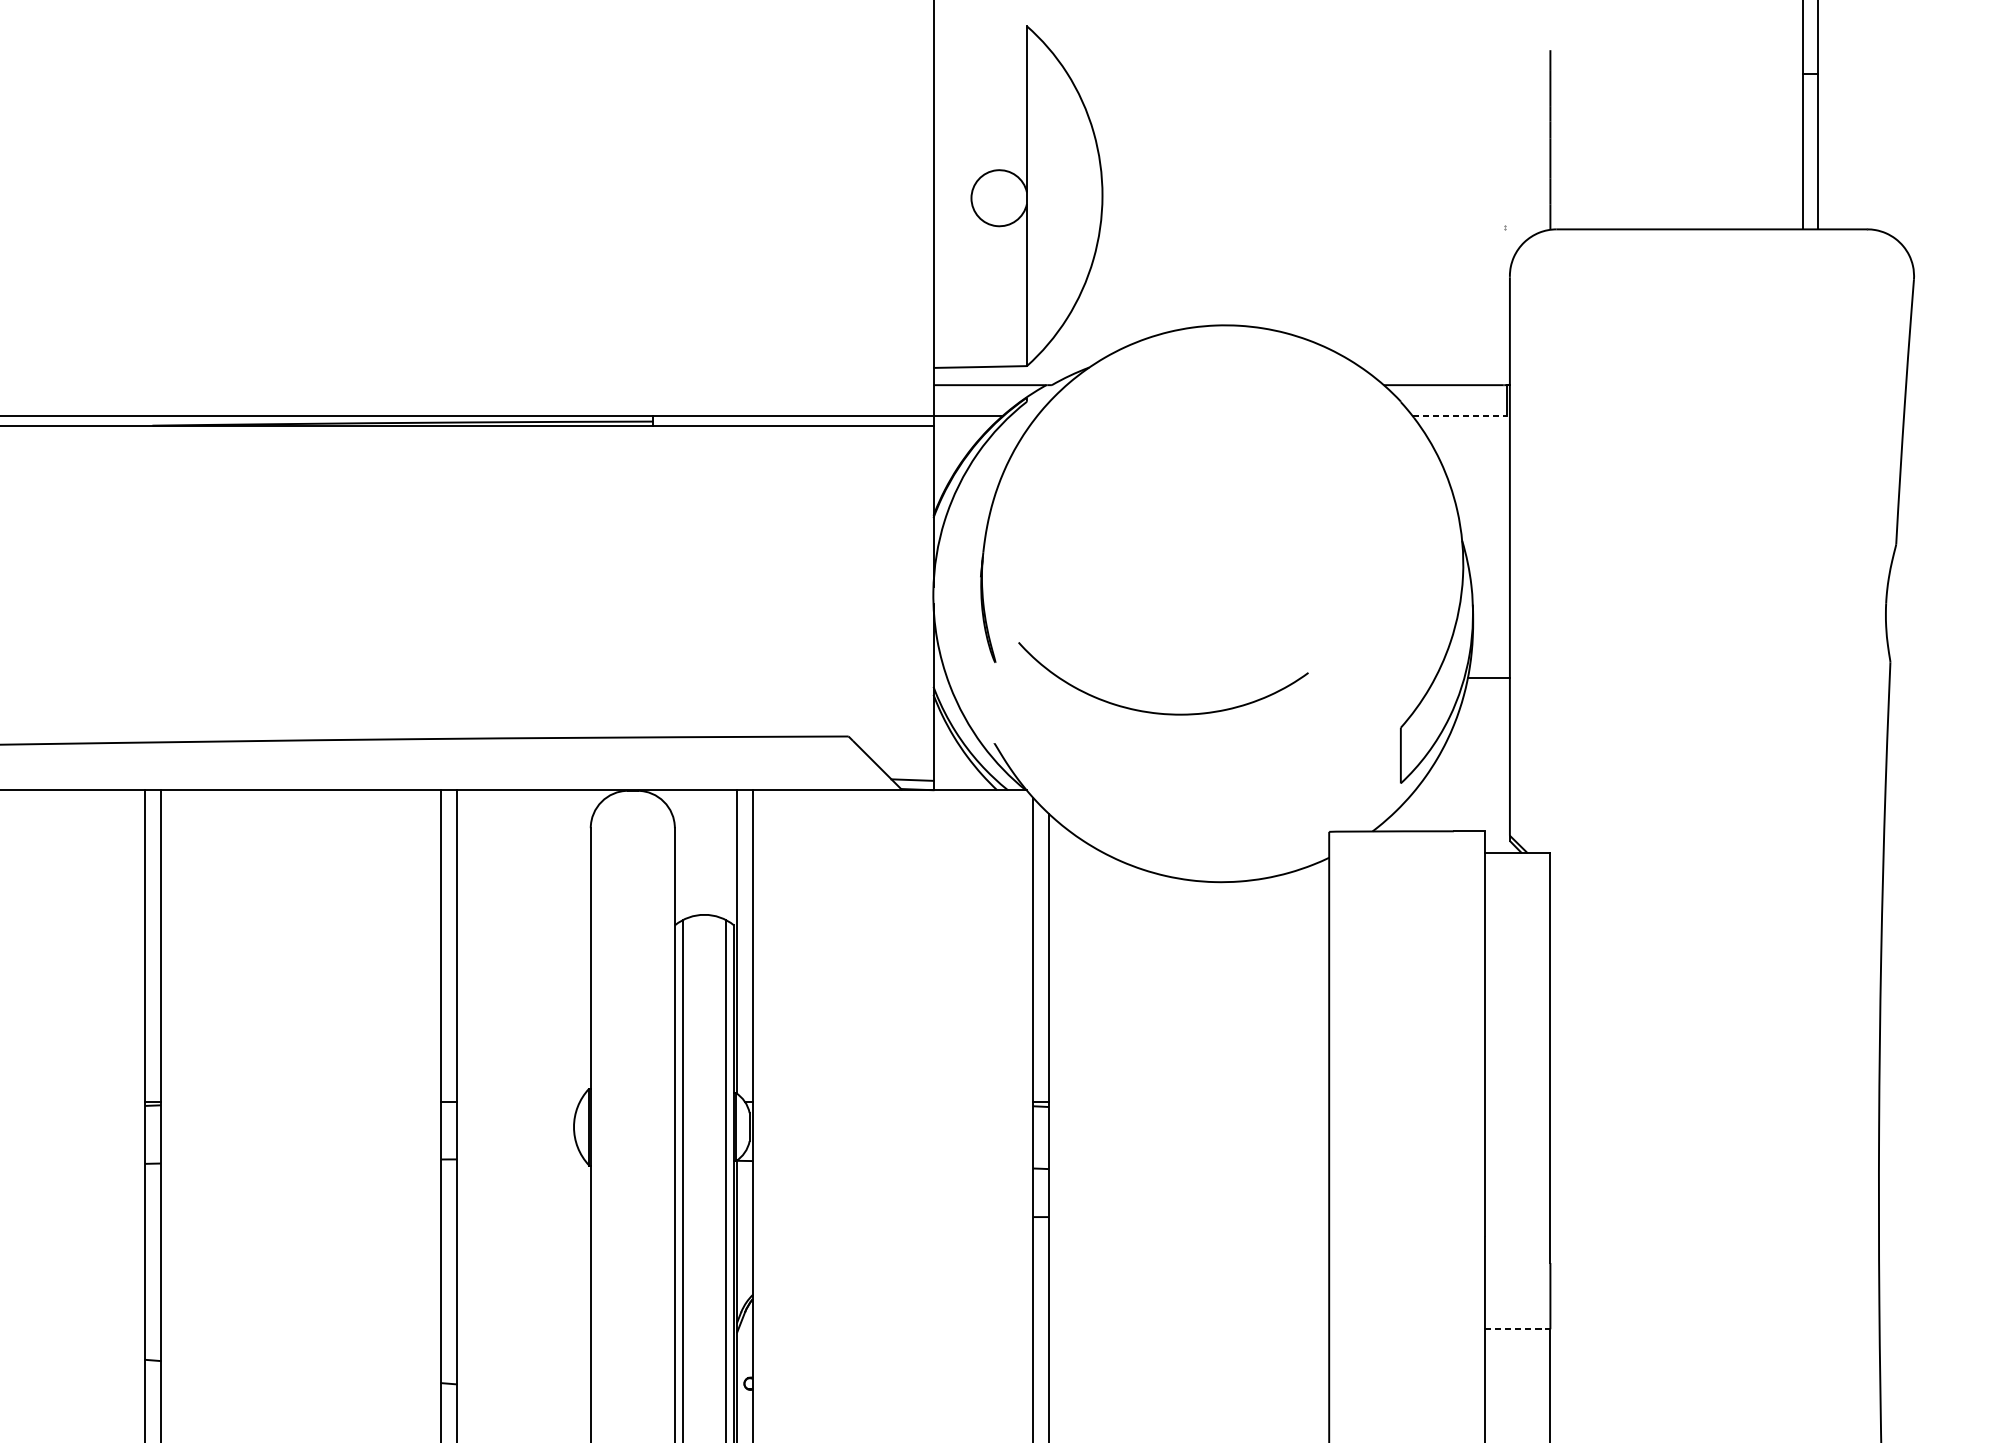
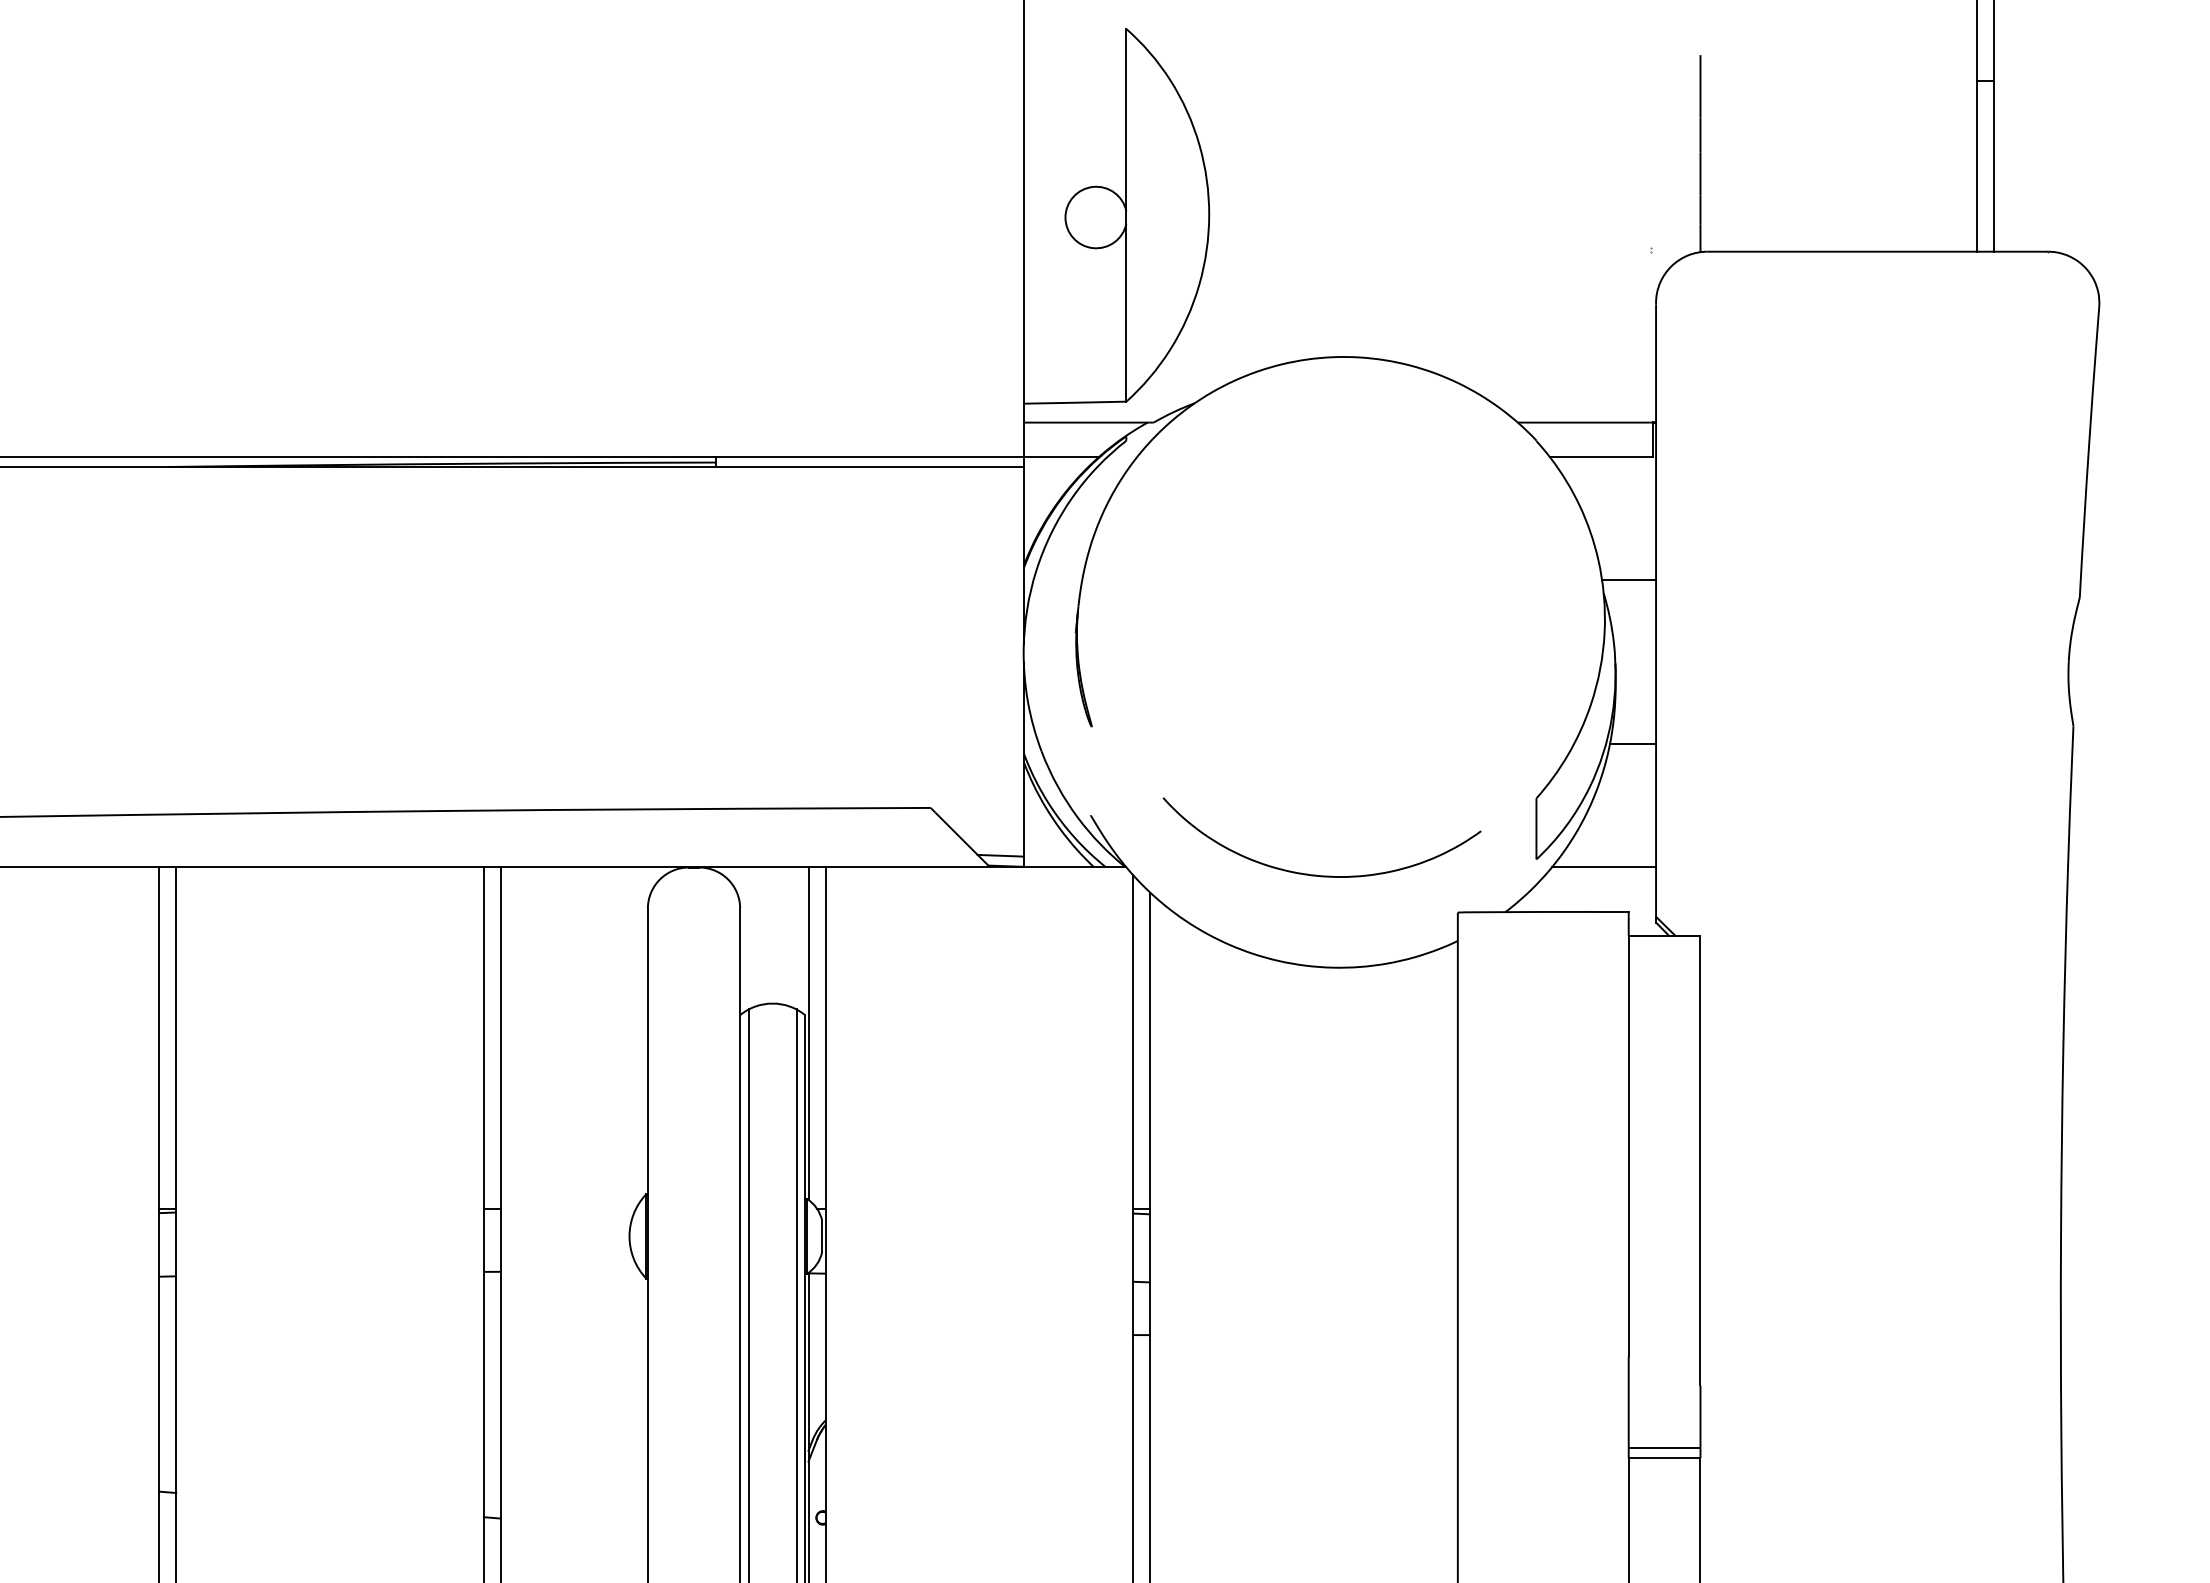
line: (1460, 416) -> (1601, 456), dashed -> solid
line: (1485, 528) -> (1629, 579), added
part: (1158, 712) -> (1316, 874), moved
line: (1462, 789) -> (1604, 866), added
line: (1517, 1320) -> (1664, 1448), added
line: (1517, 1329) -> (1664, 1458), dashed -> solid

